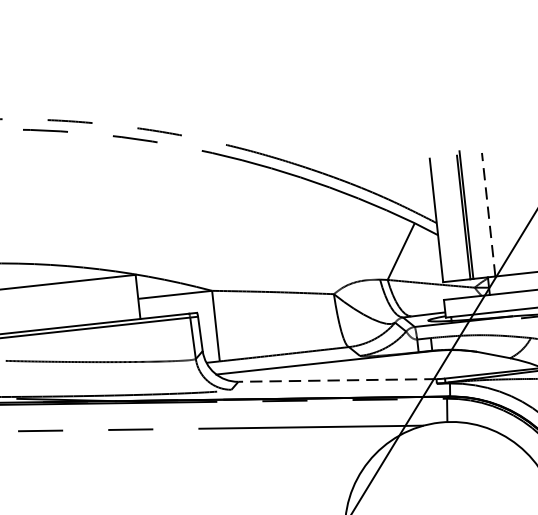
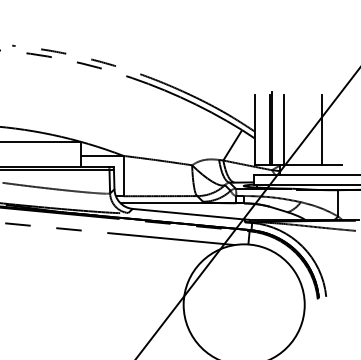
line: (488, 214) -> (284, 129), dashed -> solid
line: (336, 380) -> (188, 214), dashed -> solid

